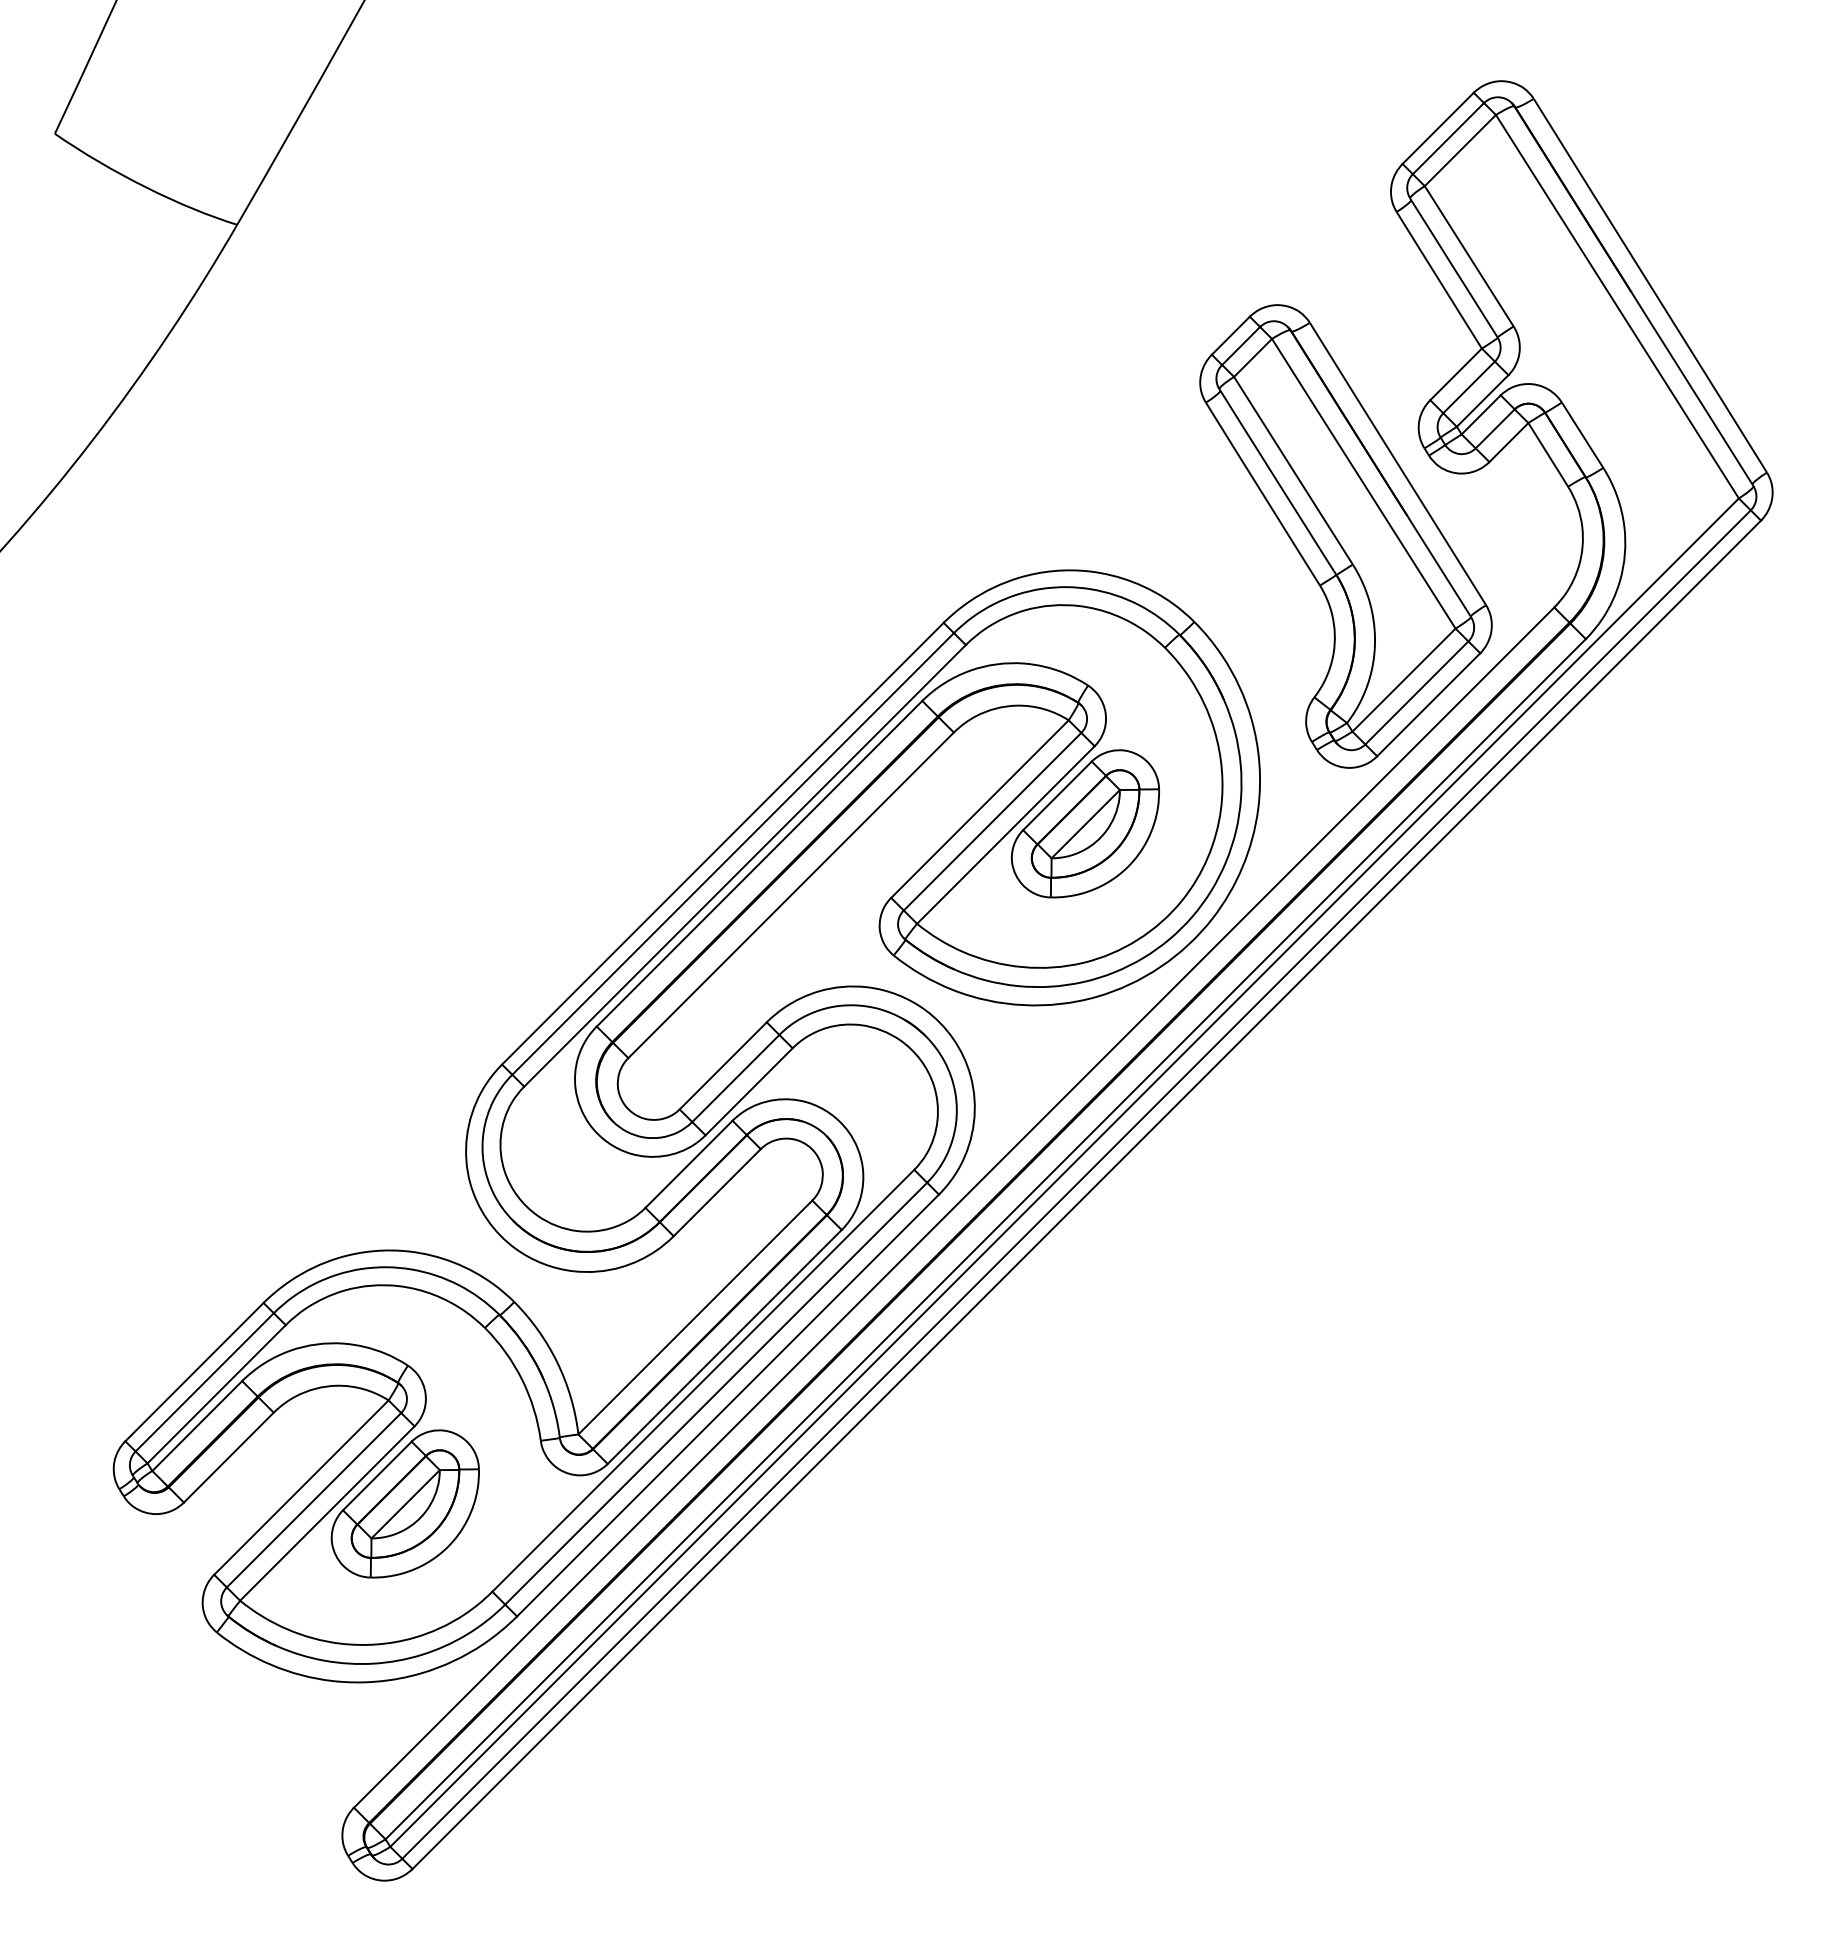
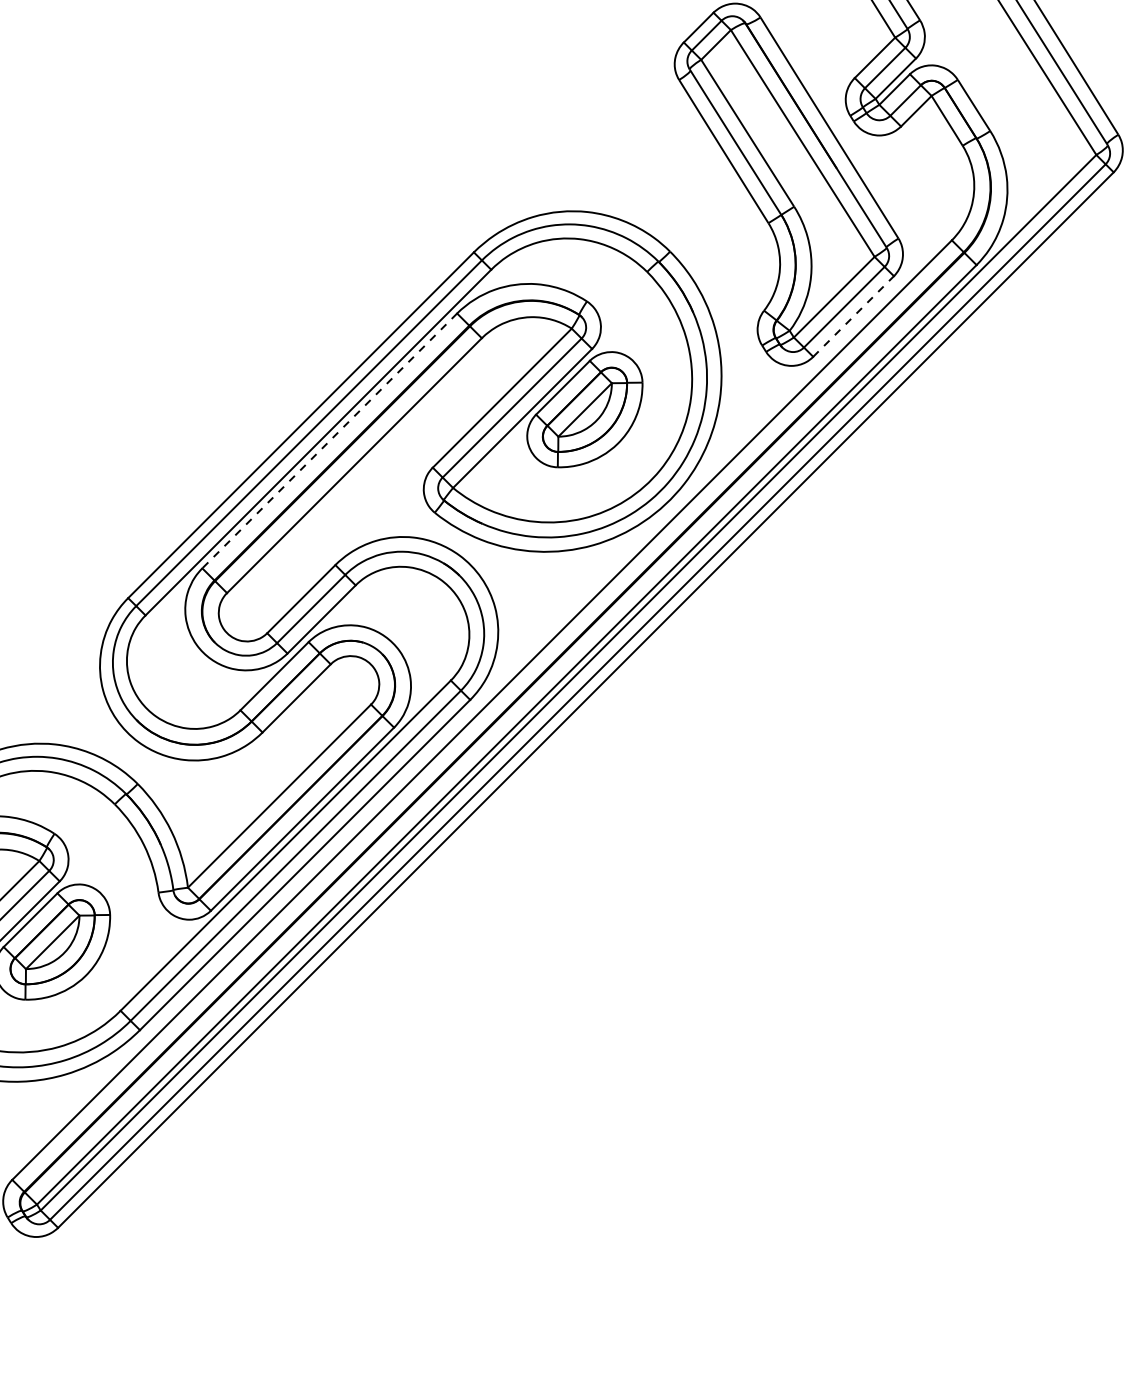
line: (1428, 704) -> (853, 316), solid -> dashed
line: (759, 864) -> (329, 441), solid -> dashed

